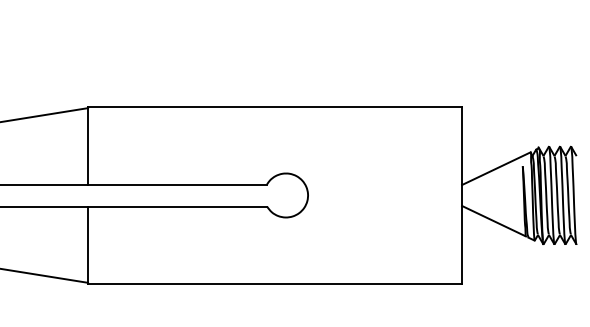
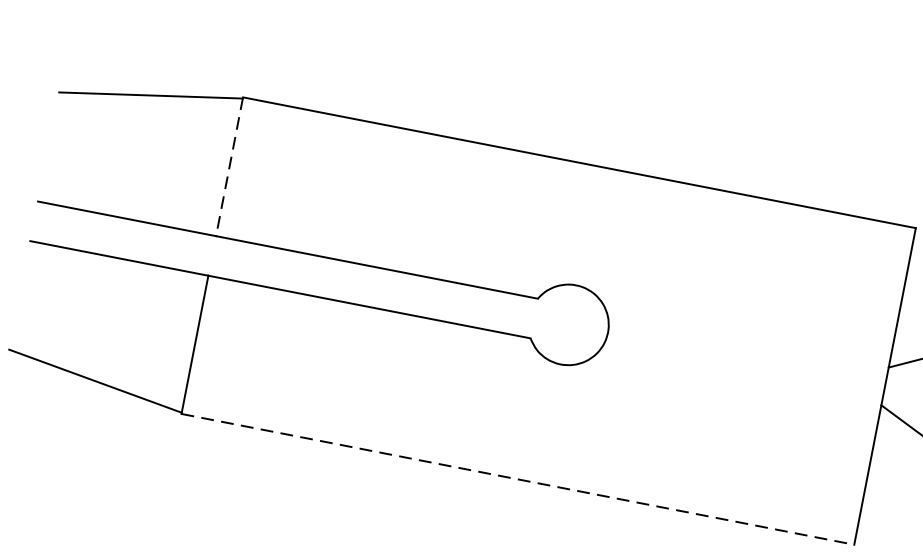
line: (88, 146) -> (230, 167), solid -> dashed
line: (275, 283) -> (518, 479), solid -> dashed

